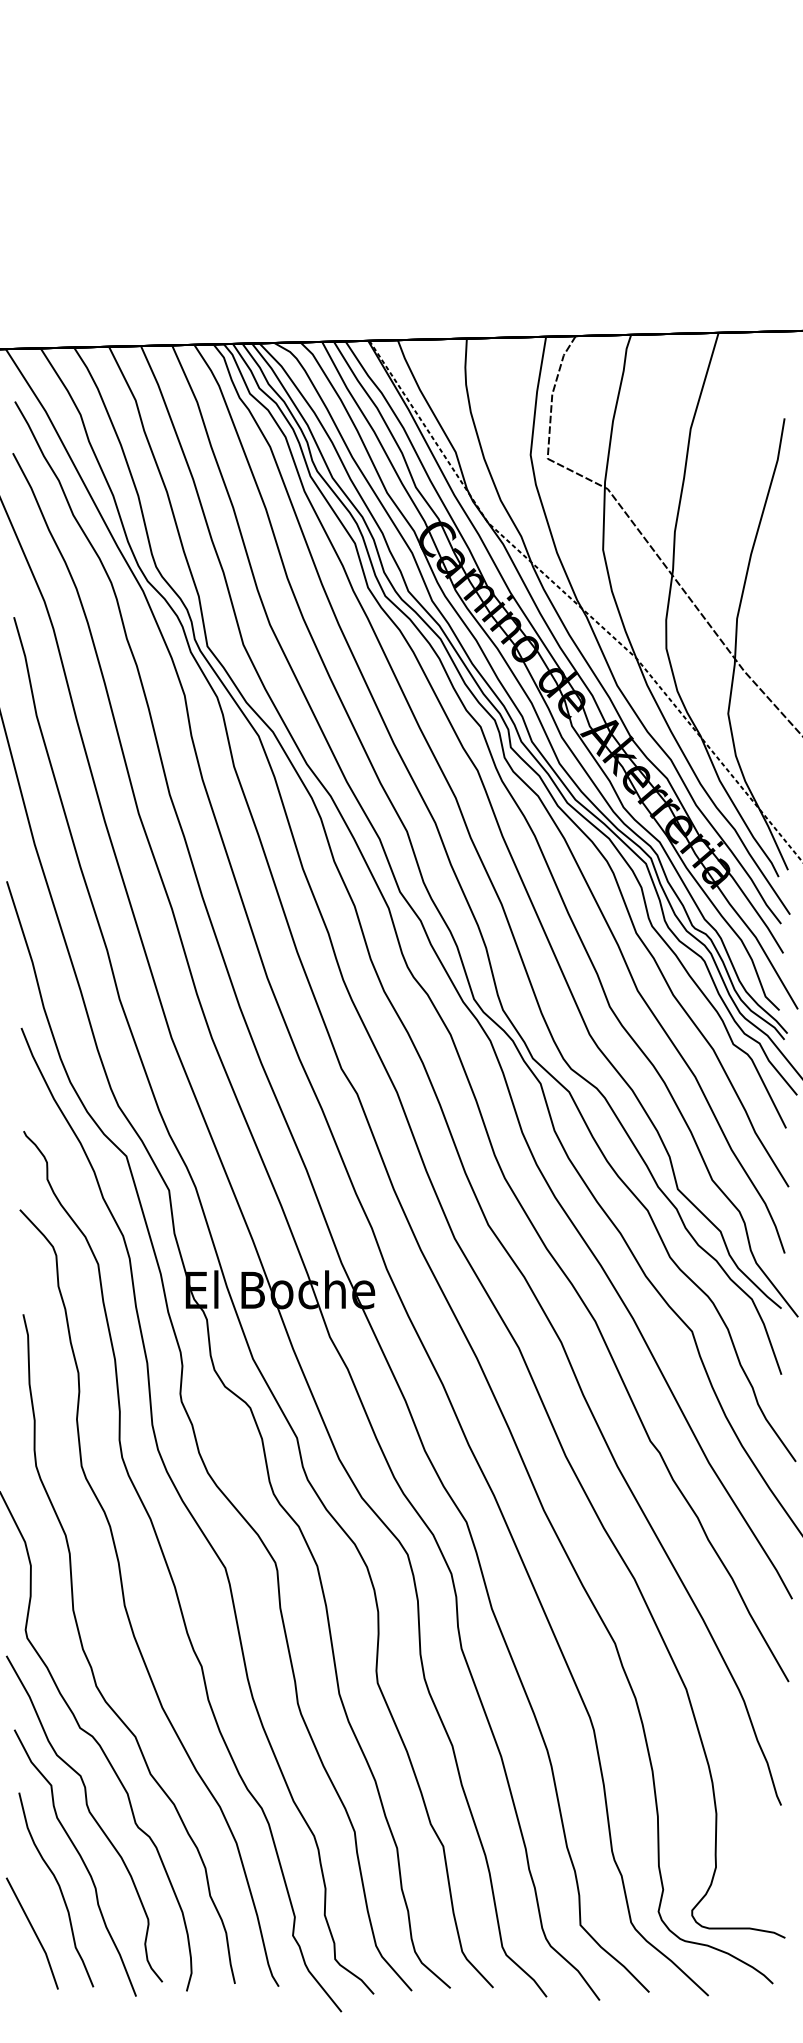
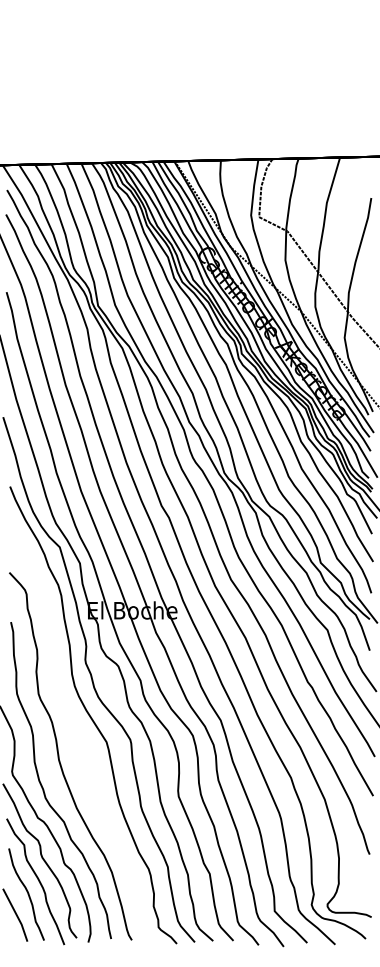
curve: (172, 1572) -> (81, 744), removed

